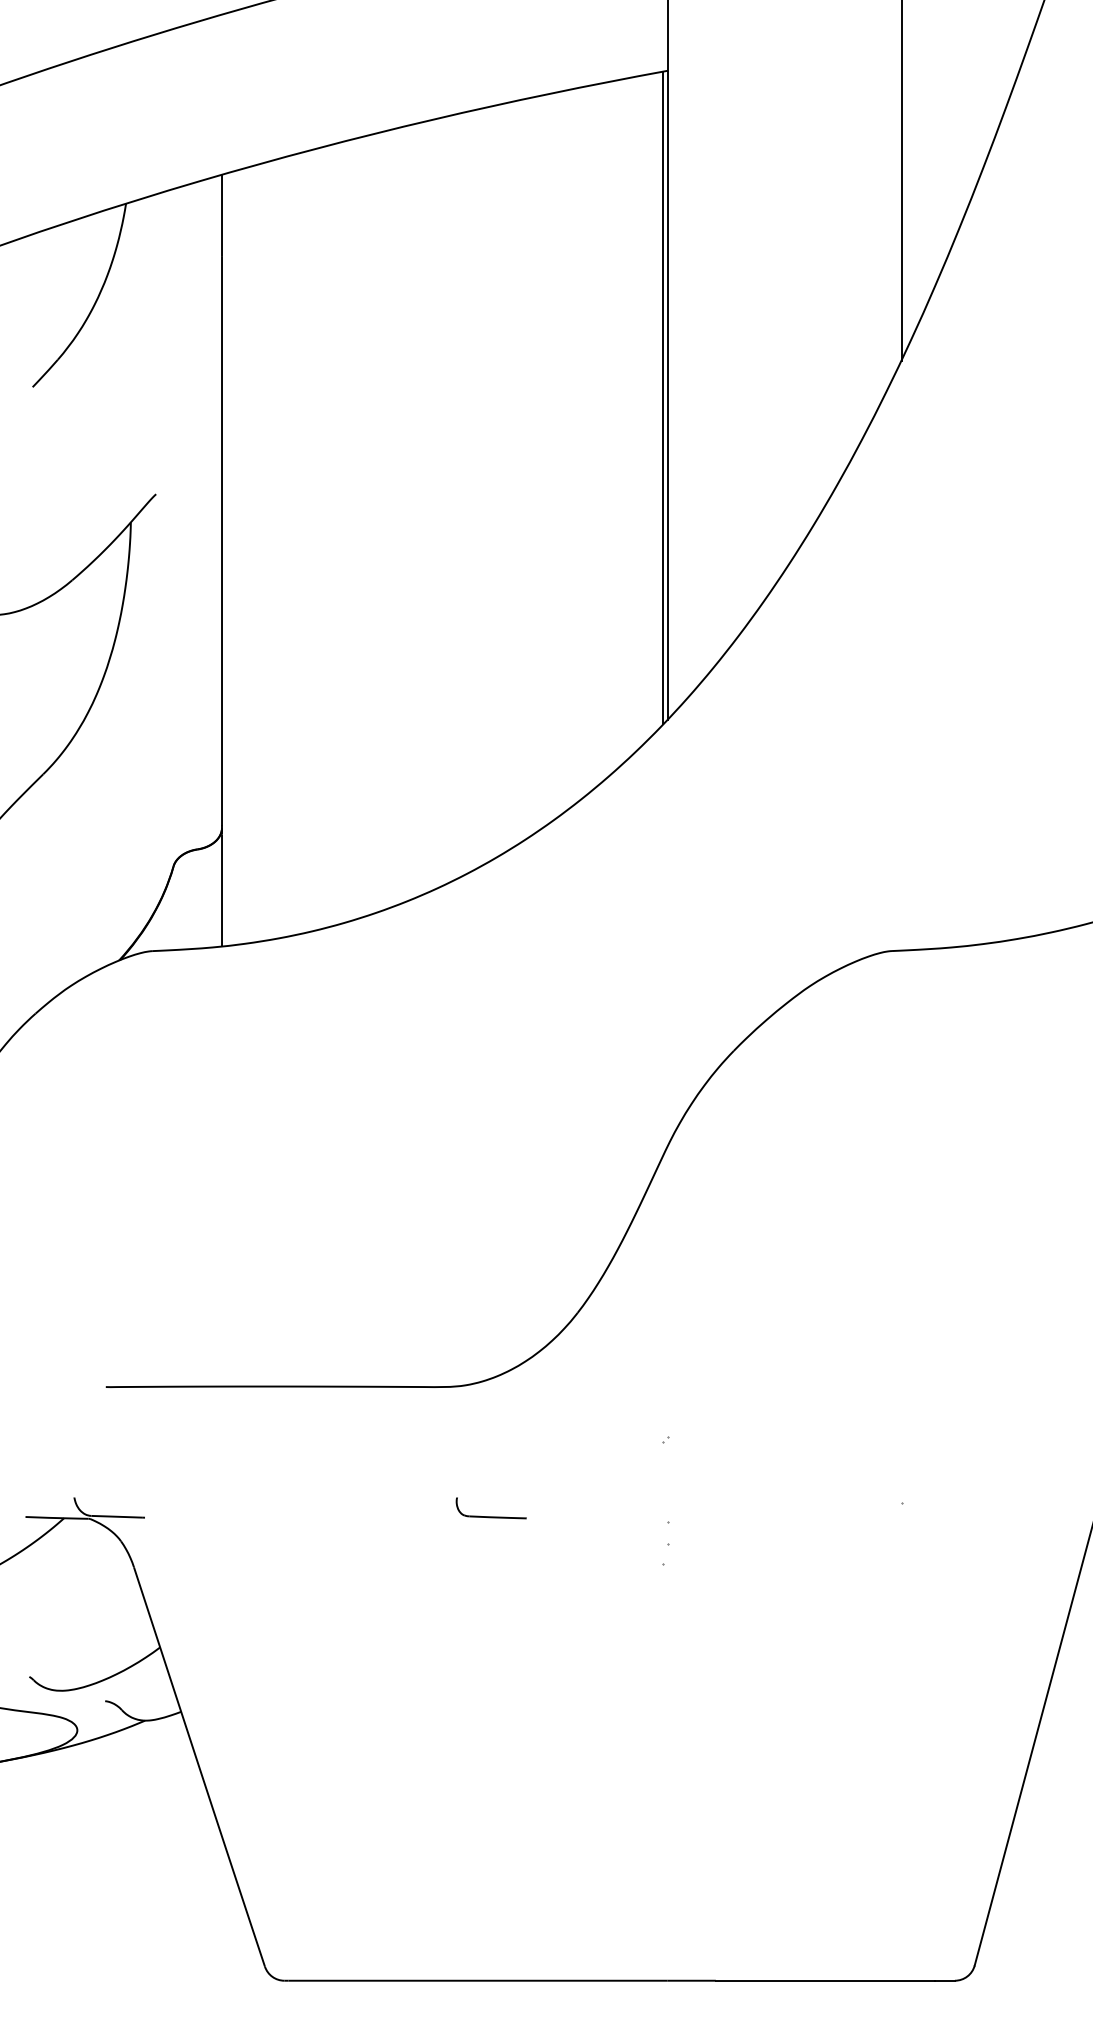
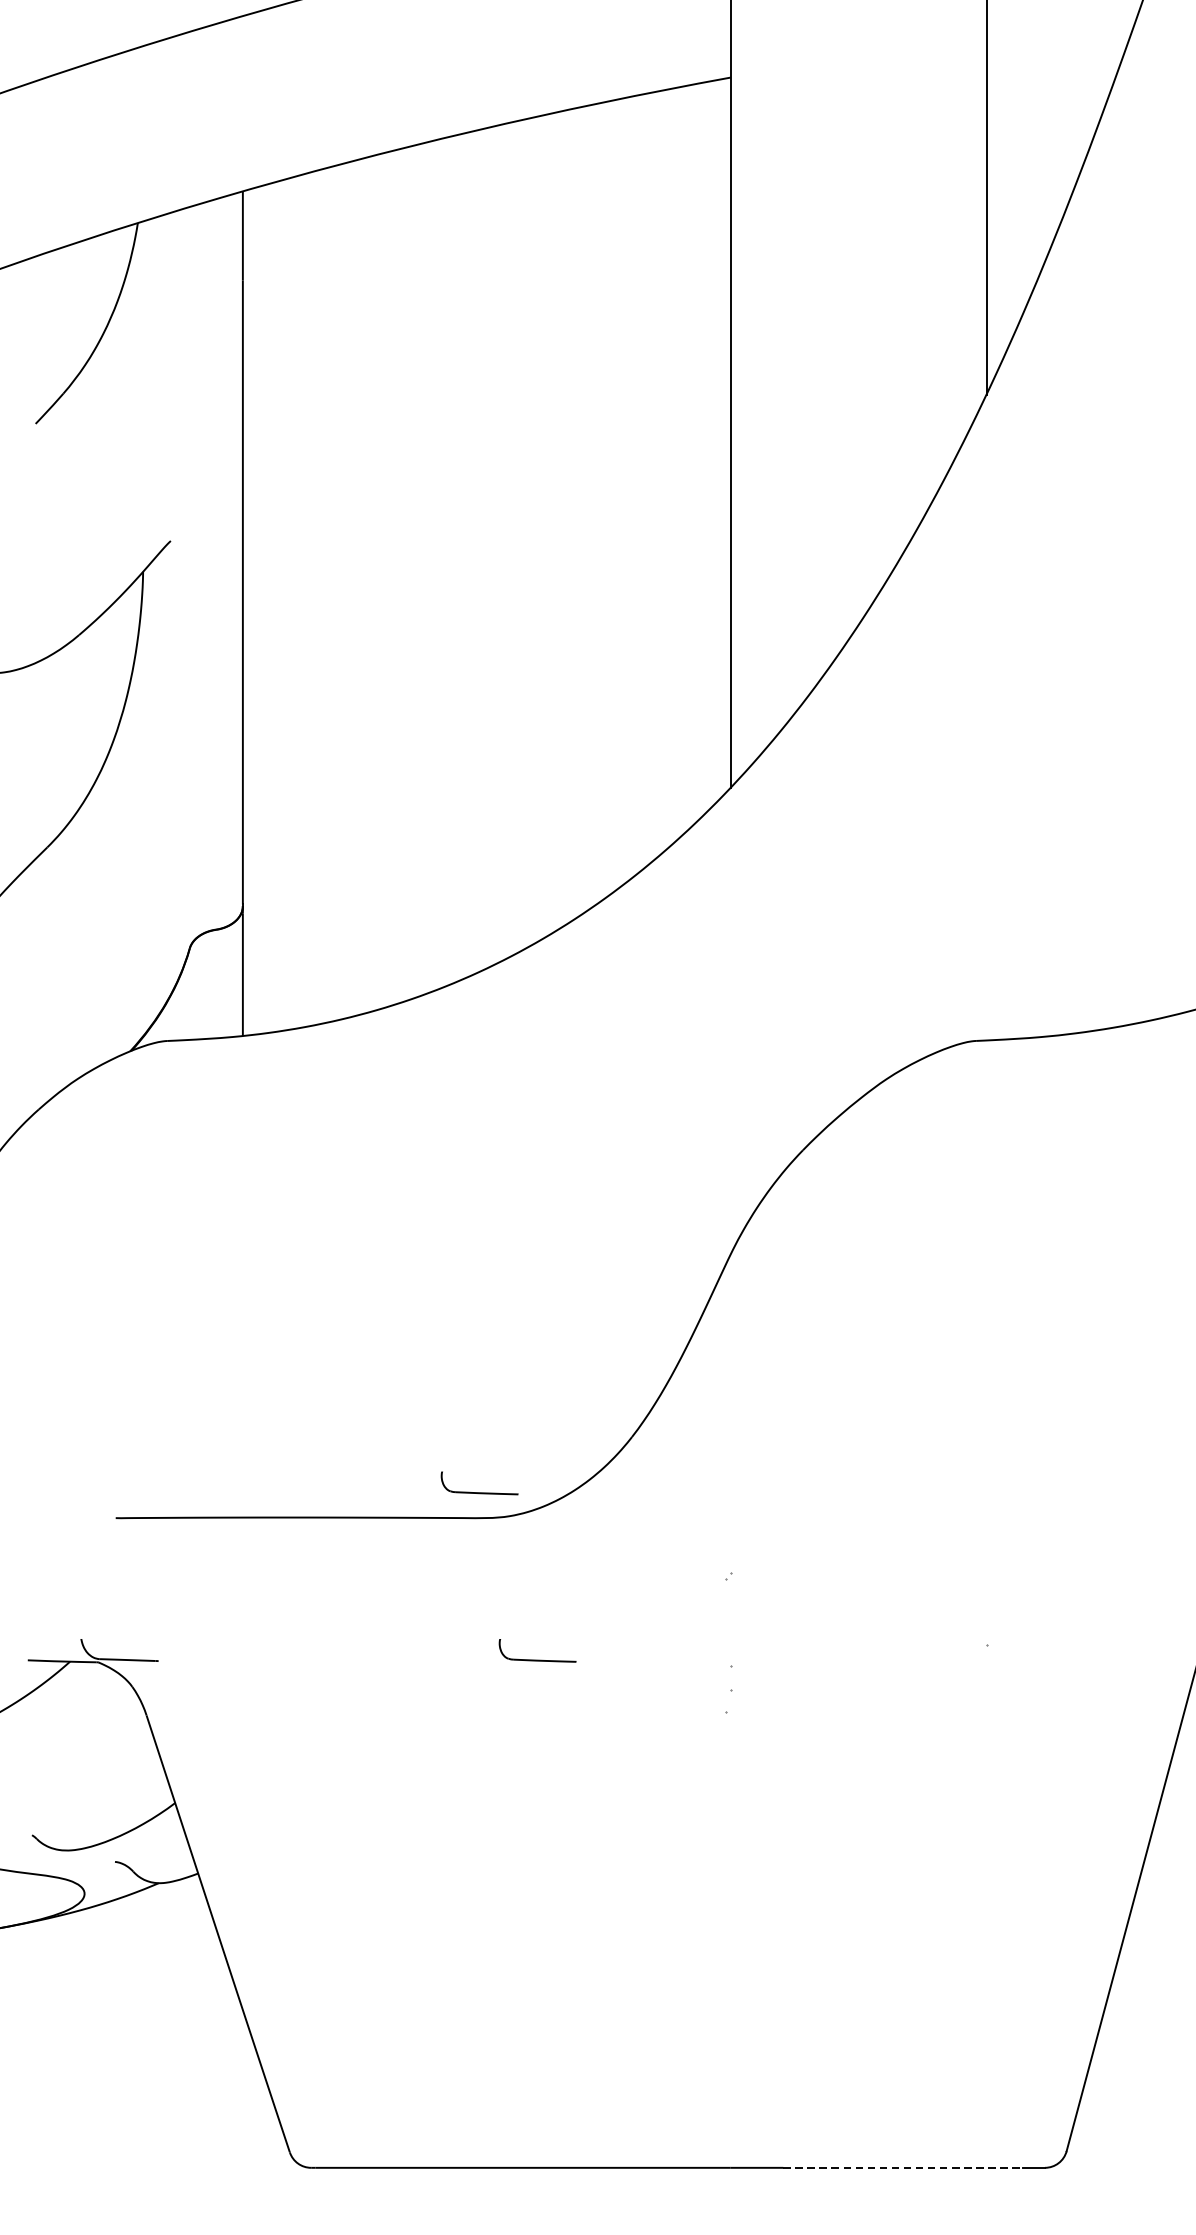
line: (663, 397) -> (726, 435), removed
part: (437, 1363) -> (478, 1492), added
line: (825, 1980) -> (903, 2167), solid -> dashed

